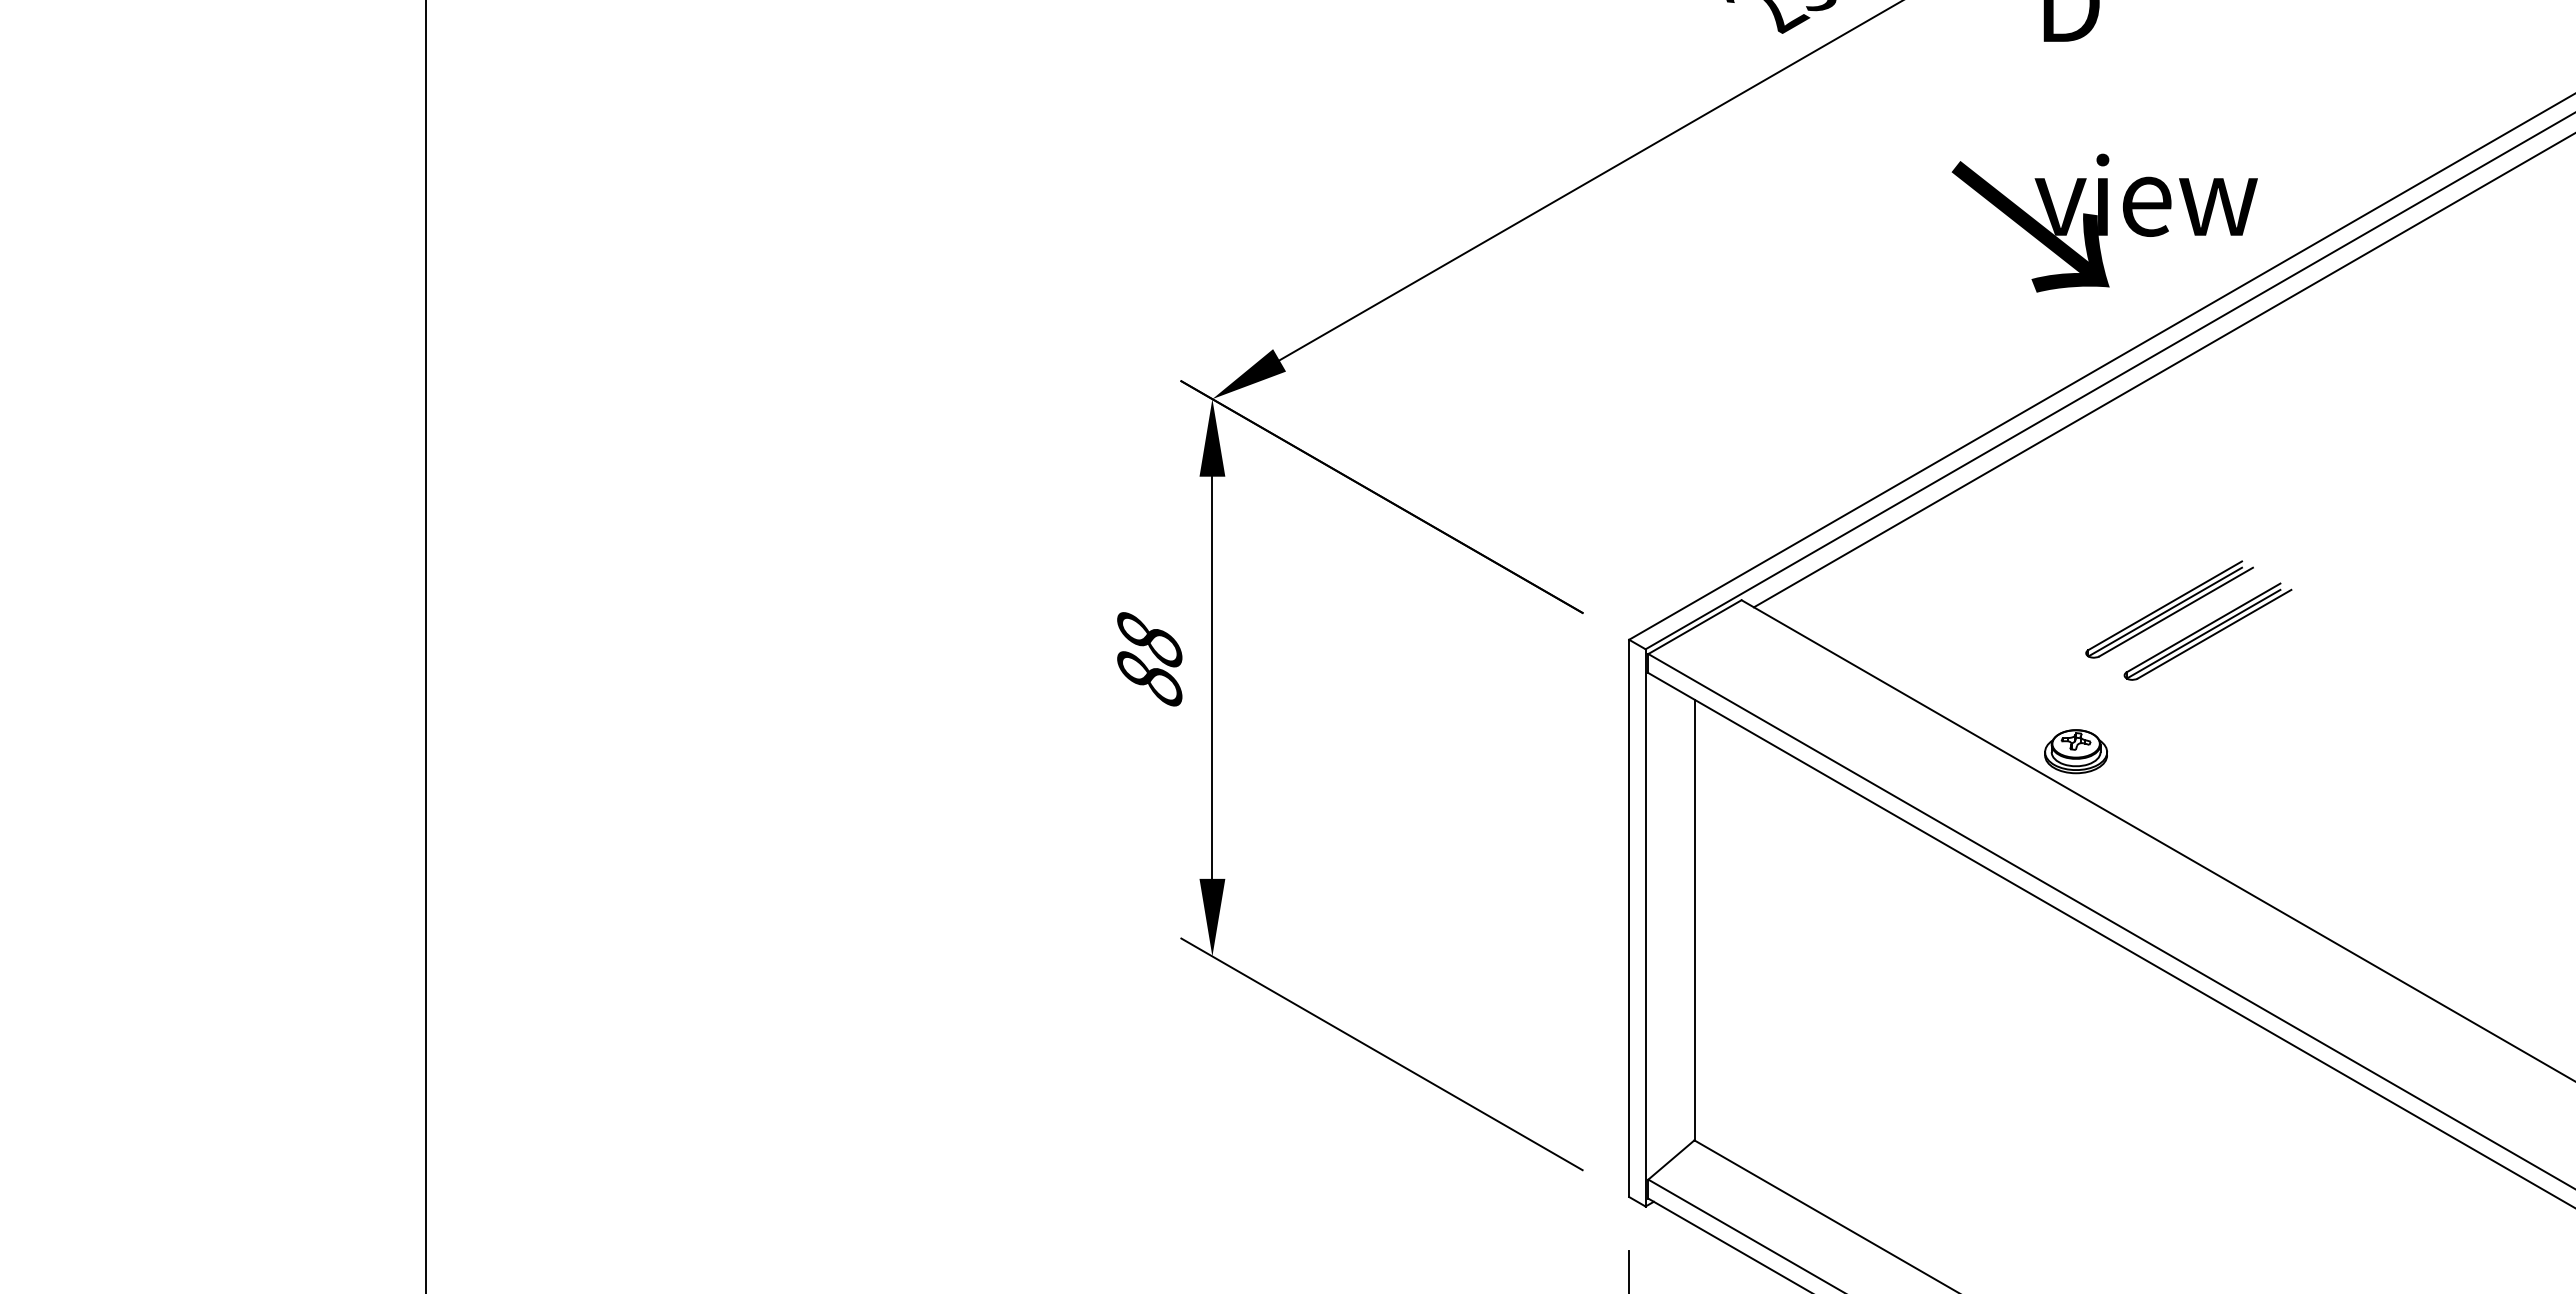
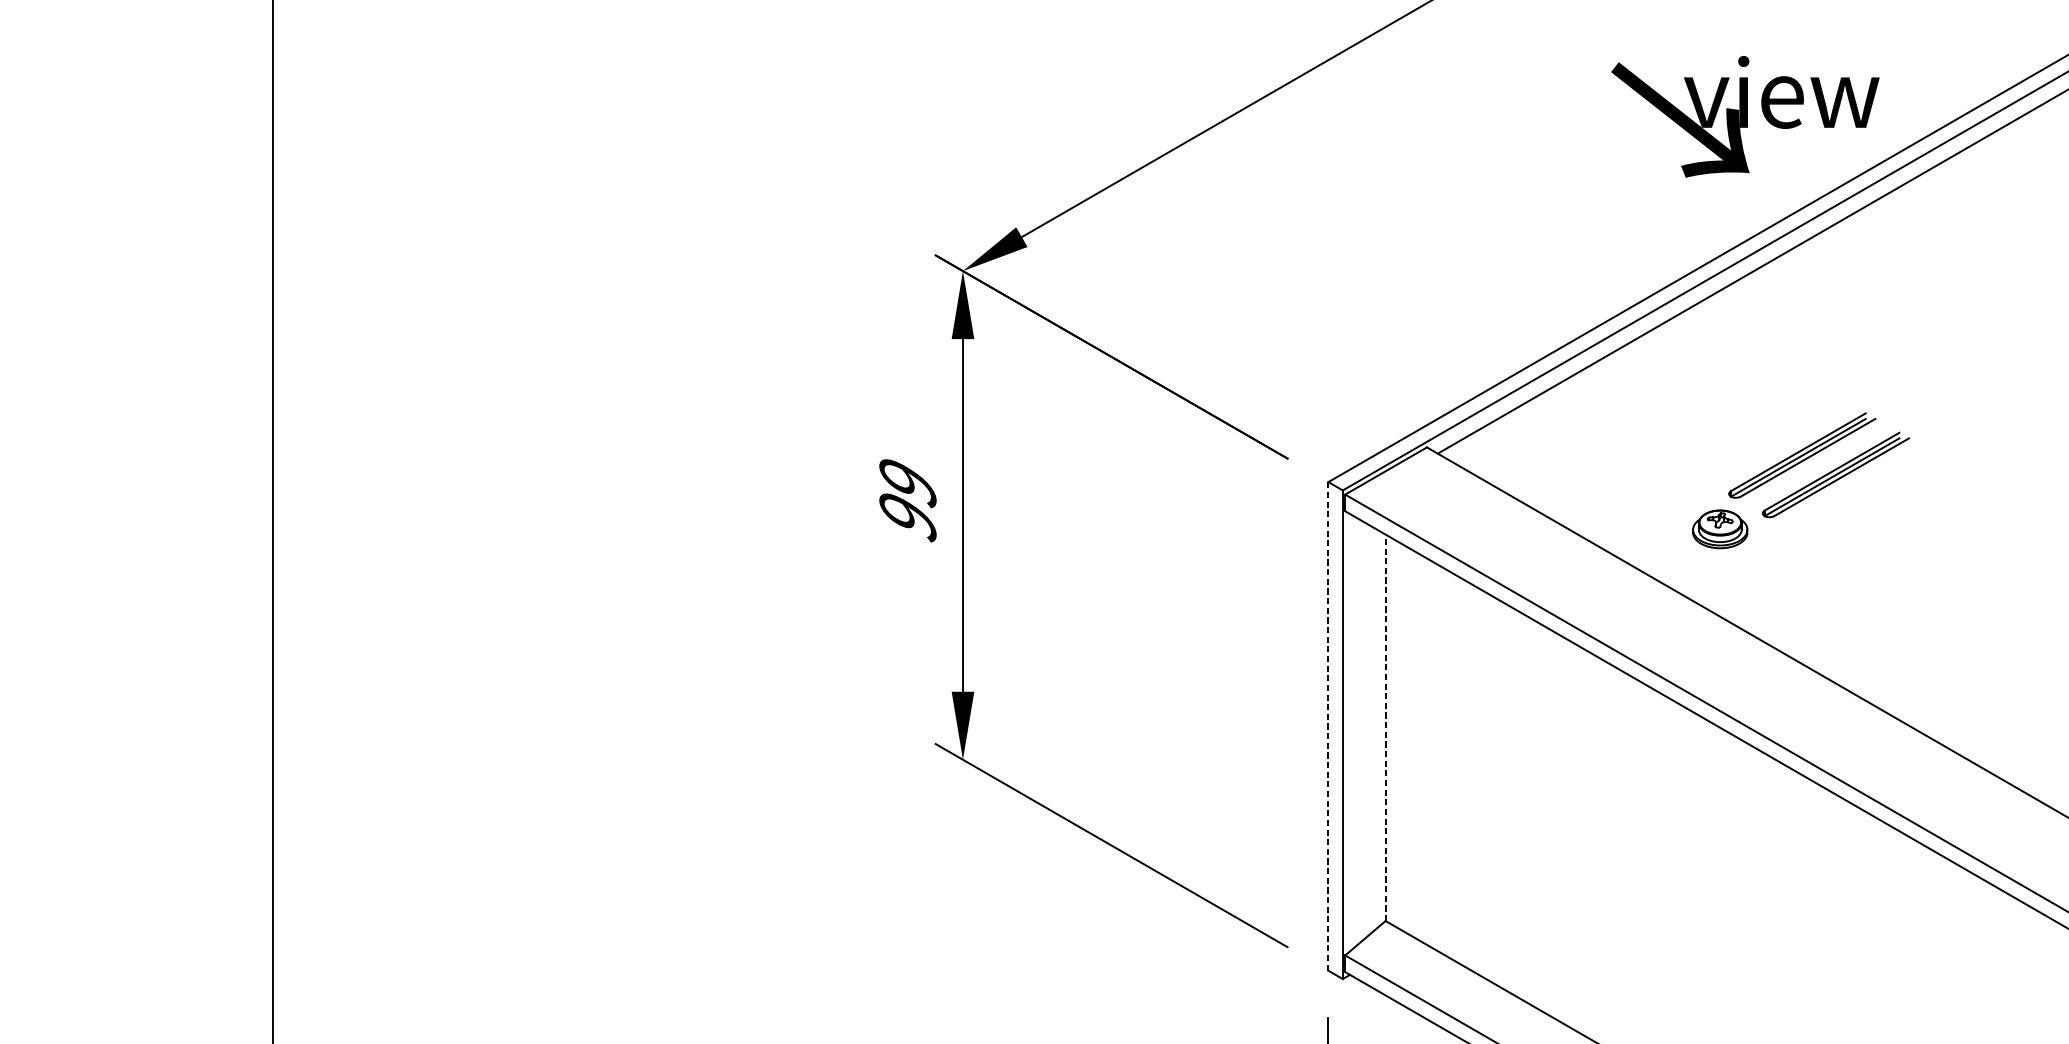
text: (1149, 660) -> (907, 500), 88 -> 99
part: (2075, 751) -> (1719, 529), moved
line: (1629, 918) -> (1328, 726), solid -> dashed
line: (1694, 919) -> (1385, 727), solid -> dashed

